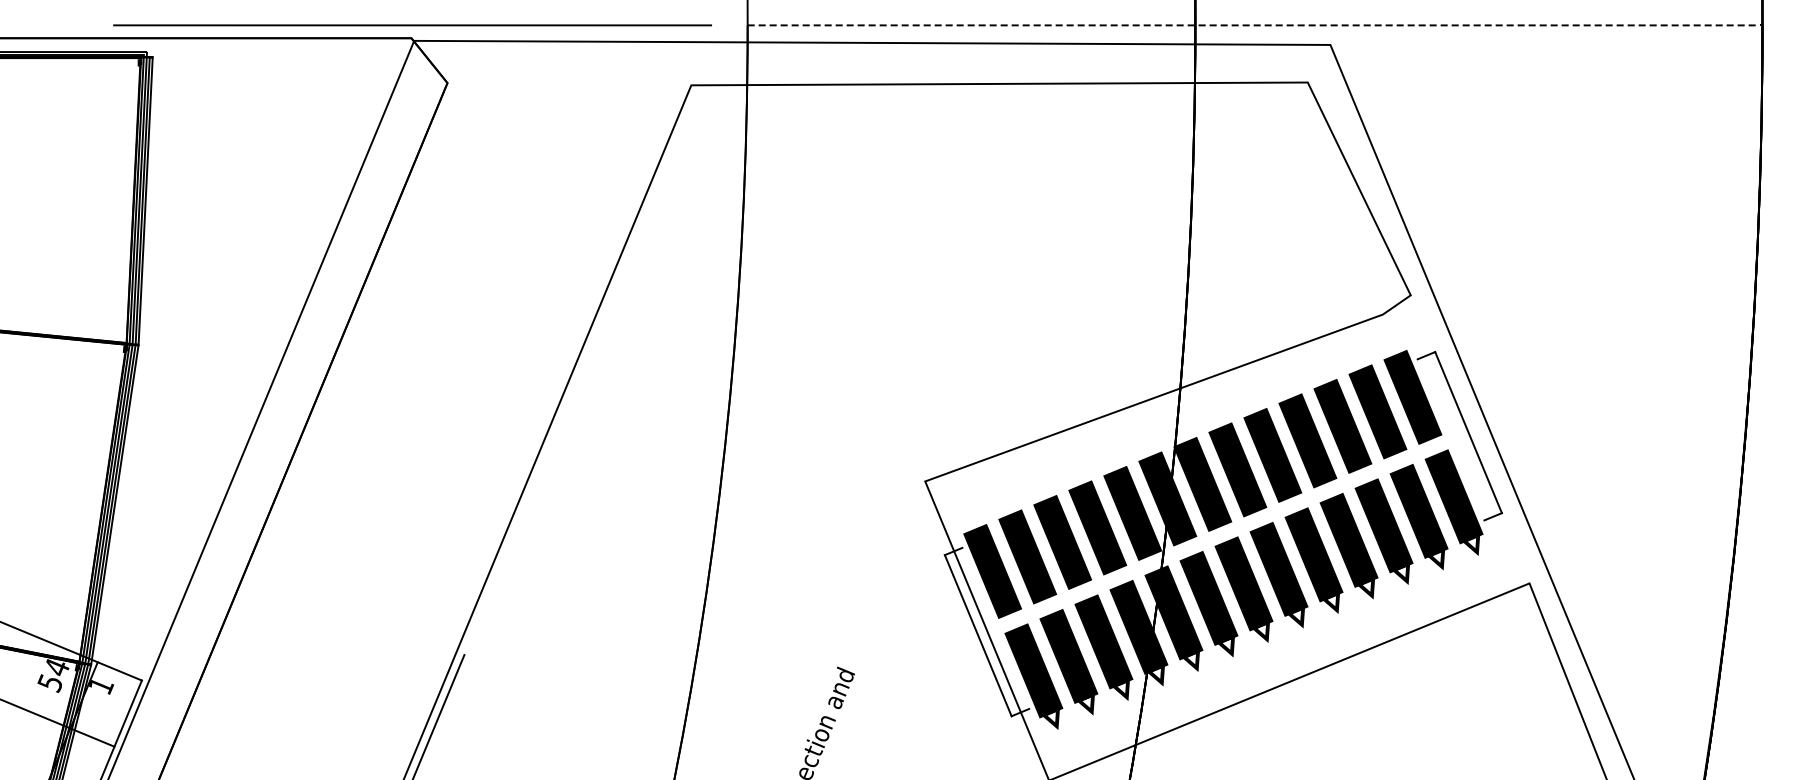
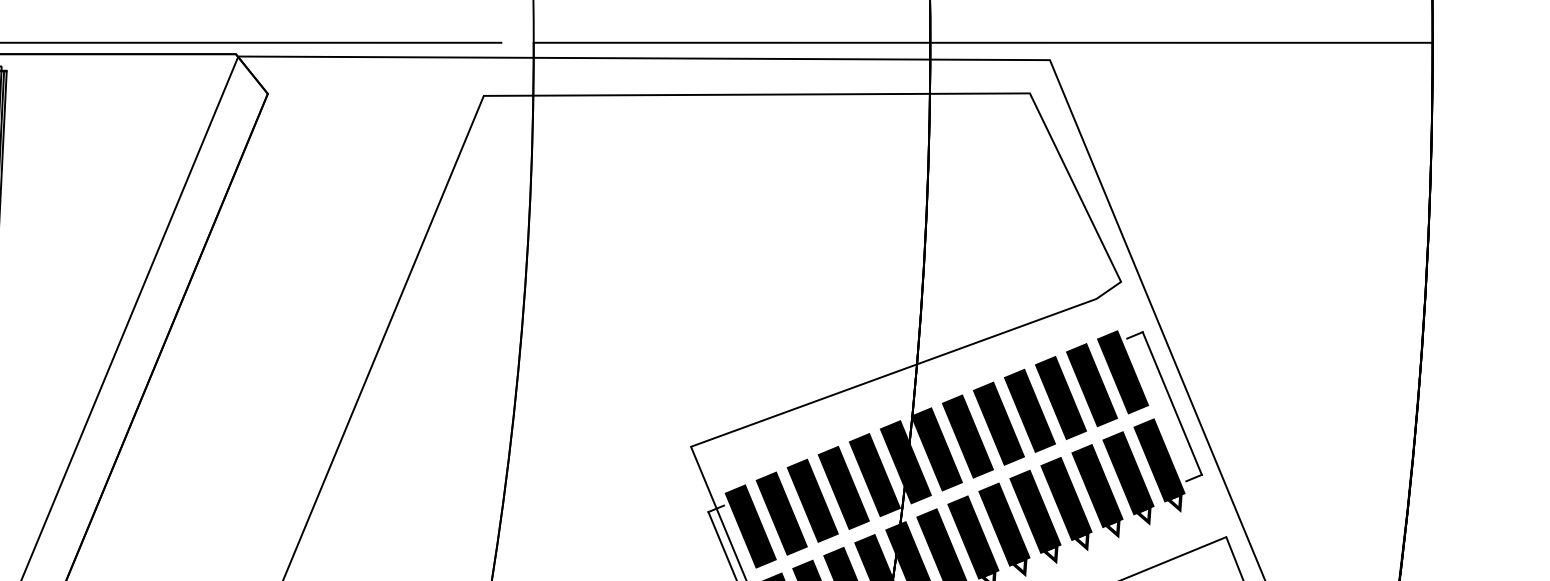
line: (1255, 25) -> (983, 42), dashed -> solid

